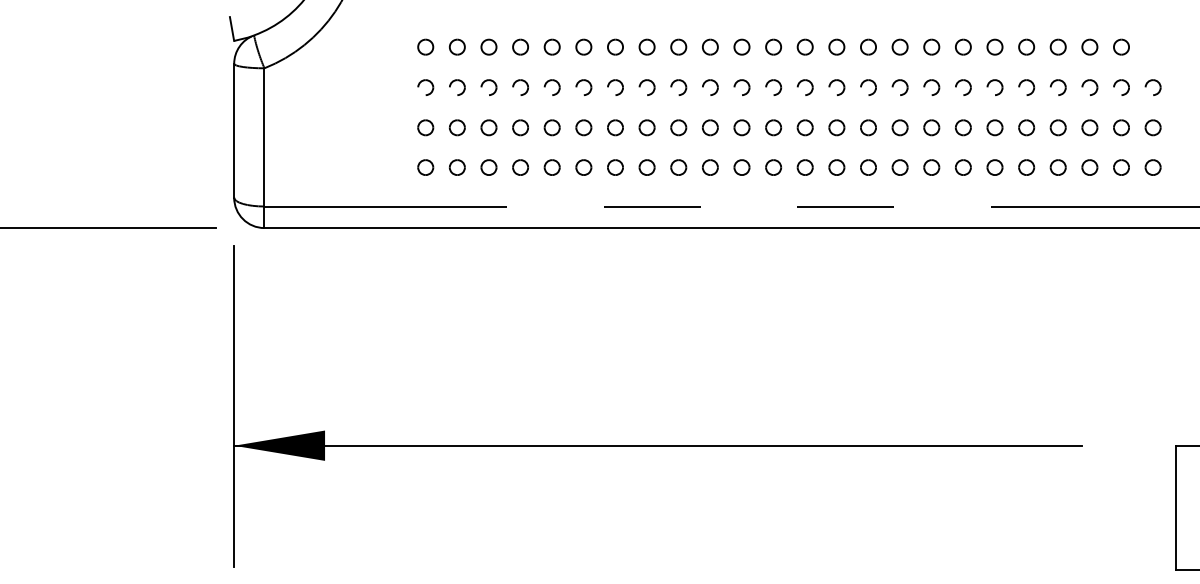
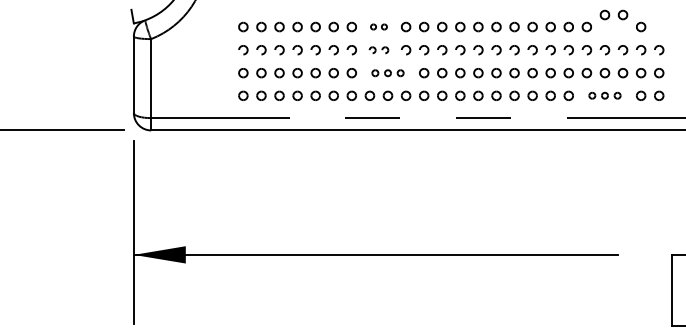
part: (662, 46) -> (378, 26), size x0.6
part: (1073, 46) -> (613, 14), moved
part: (662, 88) -> (378, 50), size x0.7
part: (677, 128) -> (387, 73), size x0.7
part: (1057, 166) -> (604, 95), size x0.7

